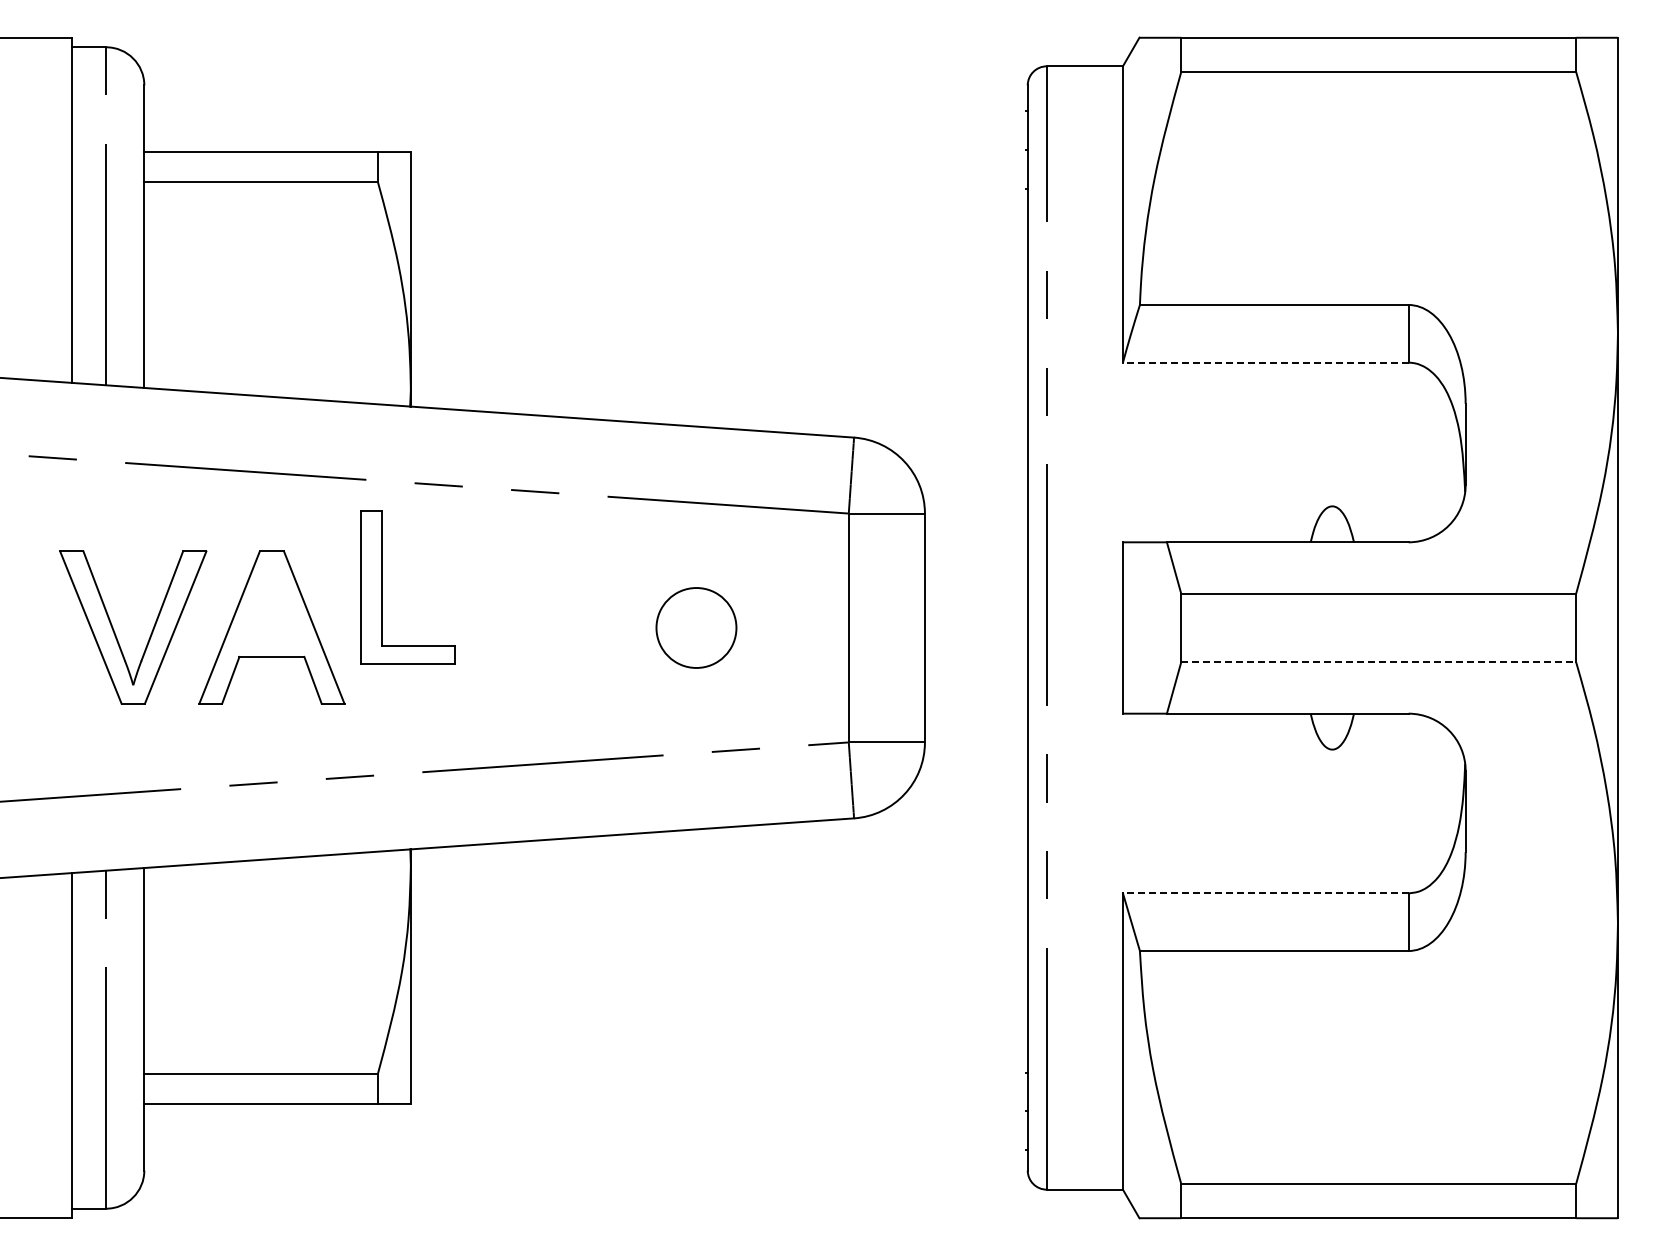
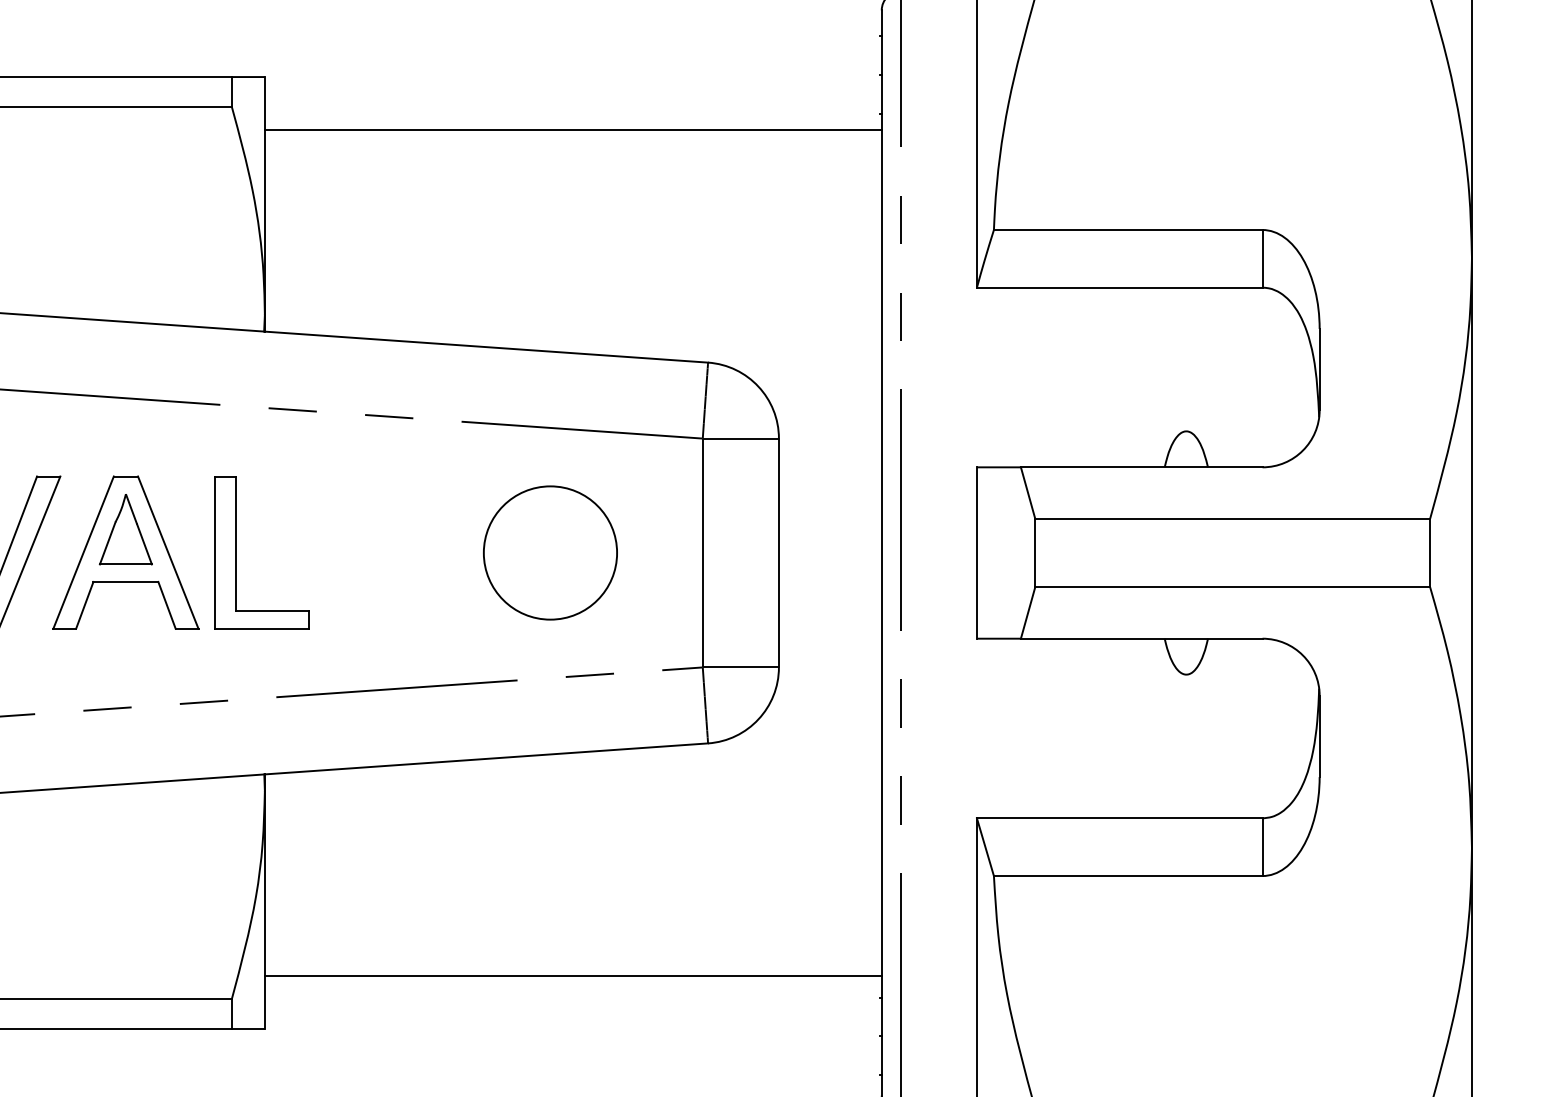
line: (718, 205) -> (572, 130), added
line: (1265, 362) -> (1119, 287), dashed -> solid
part: (382, 587) -> (236, 552), moved
part: (271, 604) -> (125, 529), added
circle: (696, 627) -> (550, 552), size x1.67
line: (1379, 662) -> (1233, 587), dashed -> solid
line: (1265, 893) -> (1119, 818), dashed -> solid
line: (718, 1050) -> (572, 975), added

